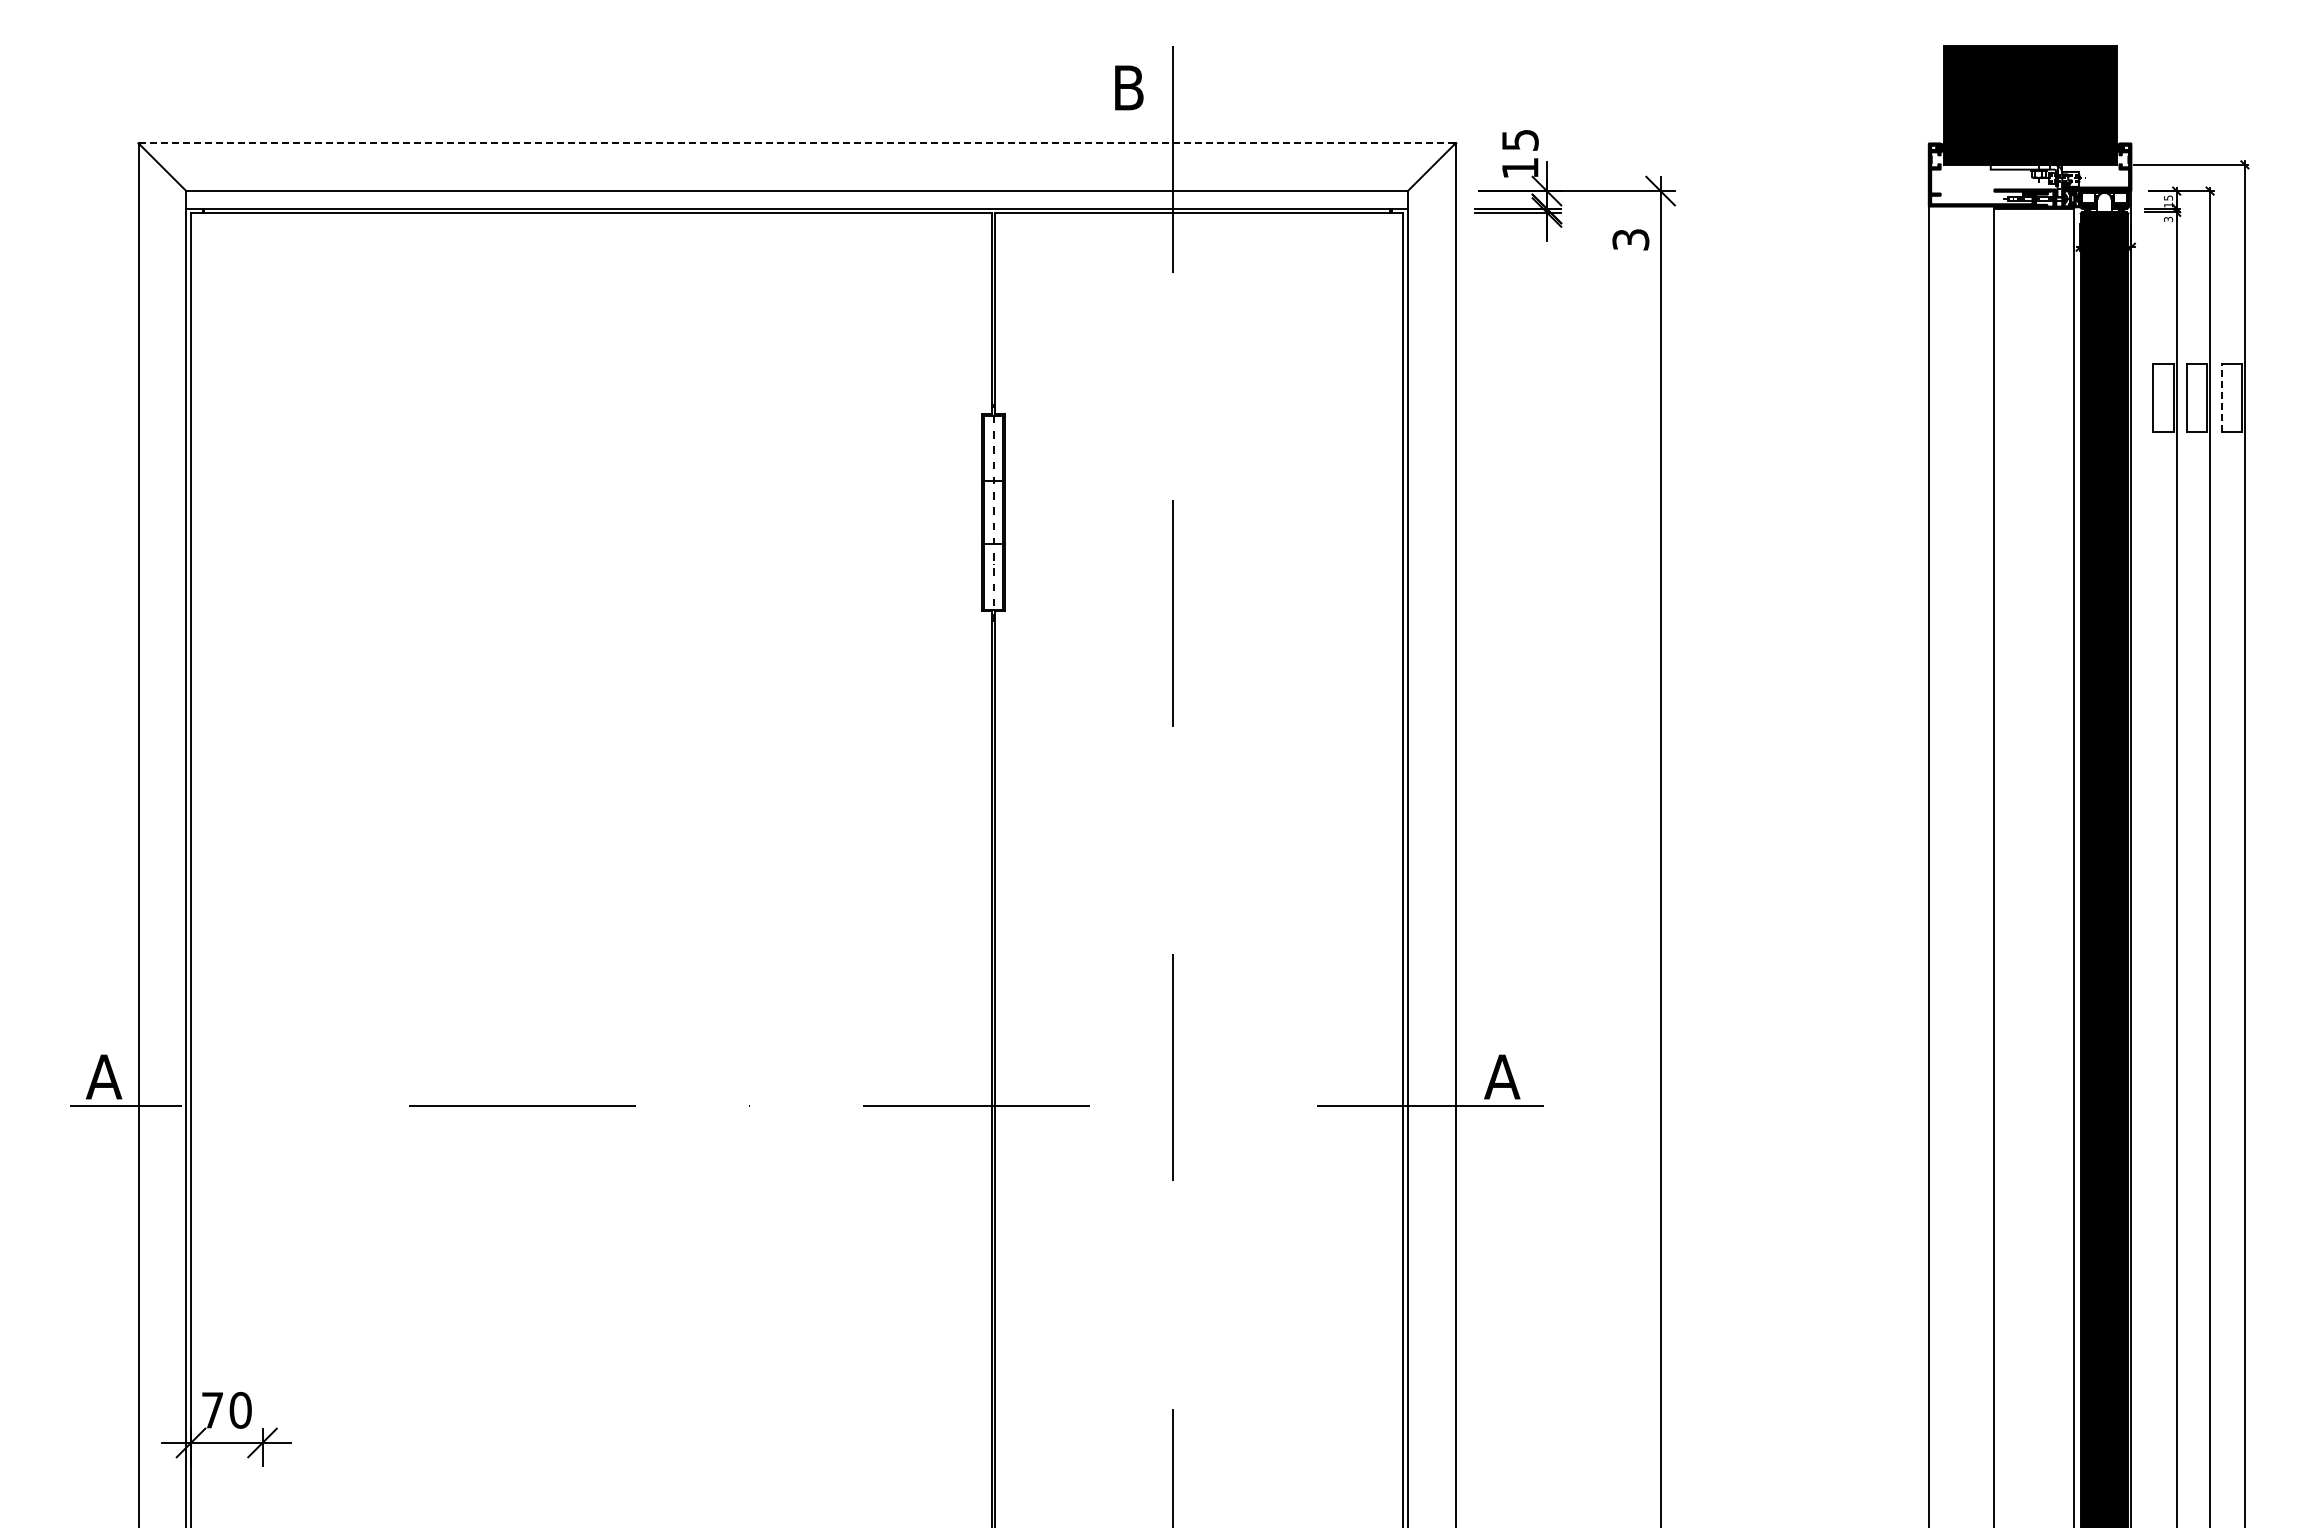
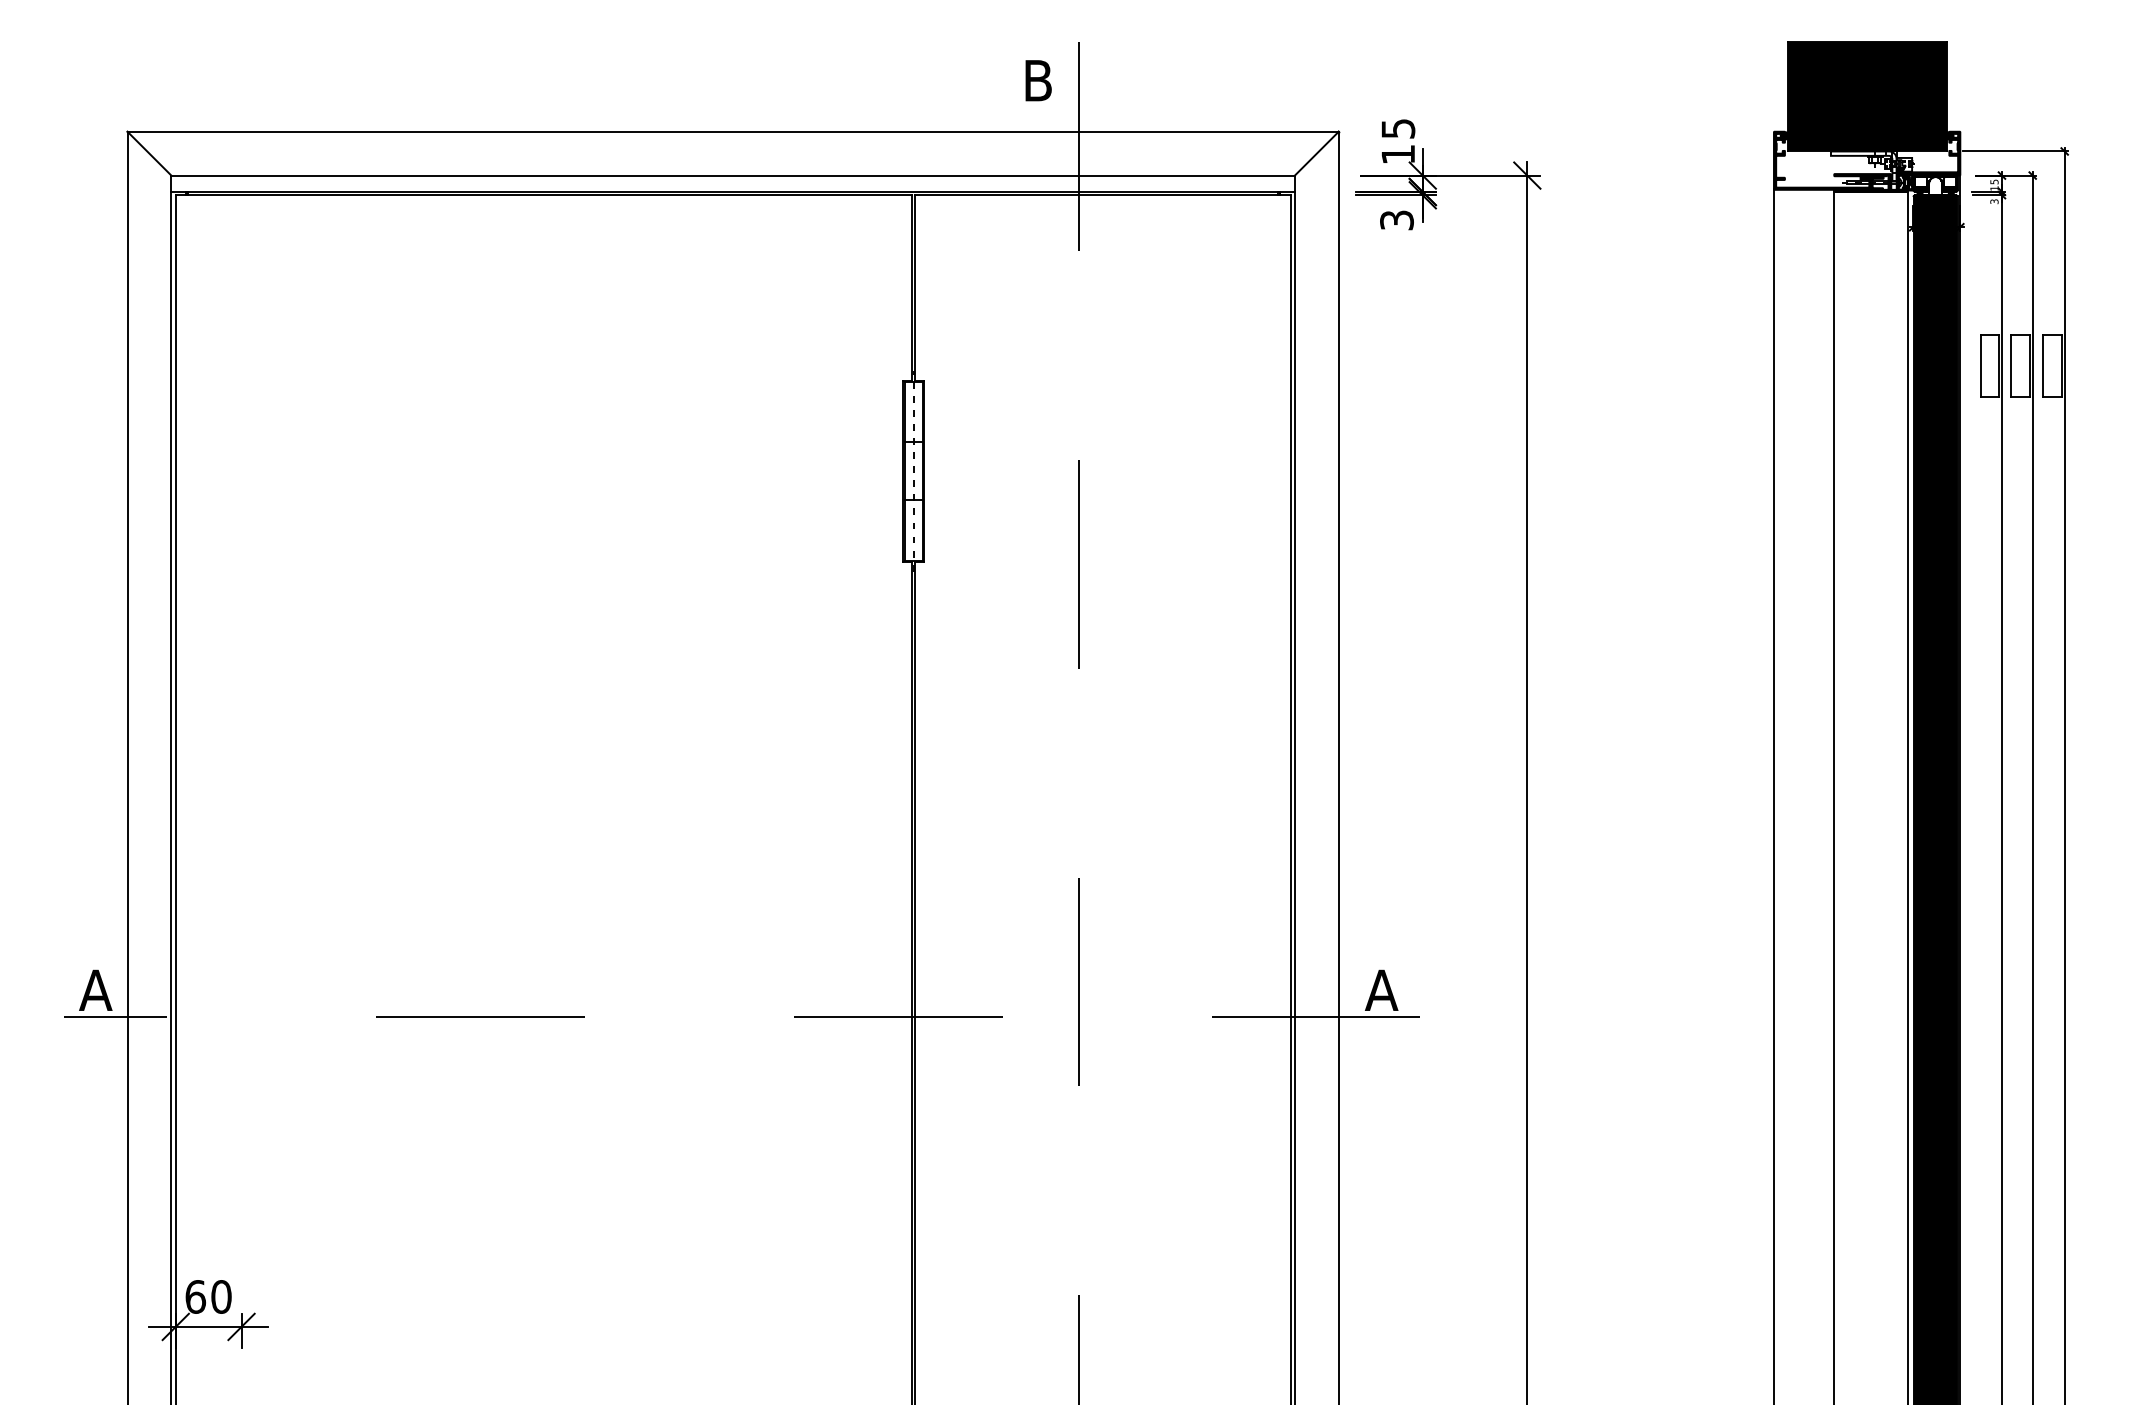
line: (797, 143) -> (733, 131), dashed -> solid
text: (1630, 239) -> (1396, 220), moved
line: (2221, 398) -> (2043, 366), dashed -> solid
text: (212, 1409) -> (195, 1296), 70 -> 60

